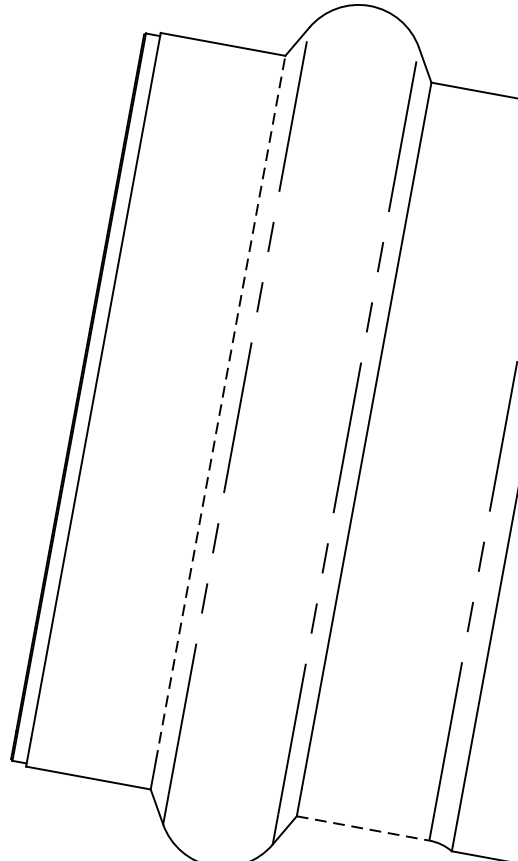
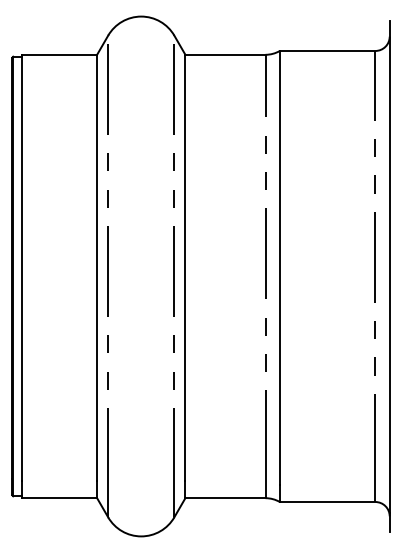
line: (221, 407) -> (97, 267), dashed -> solid
line: (363, 828) -> (225, 498), dashed -> solid

